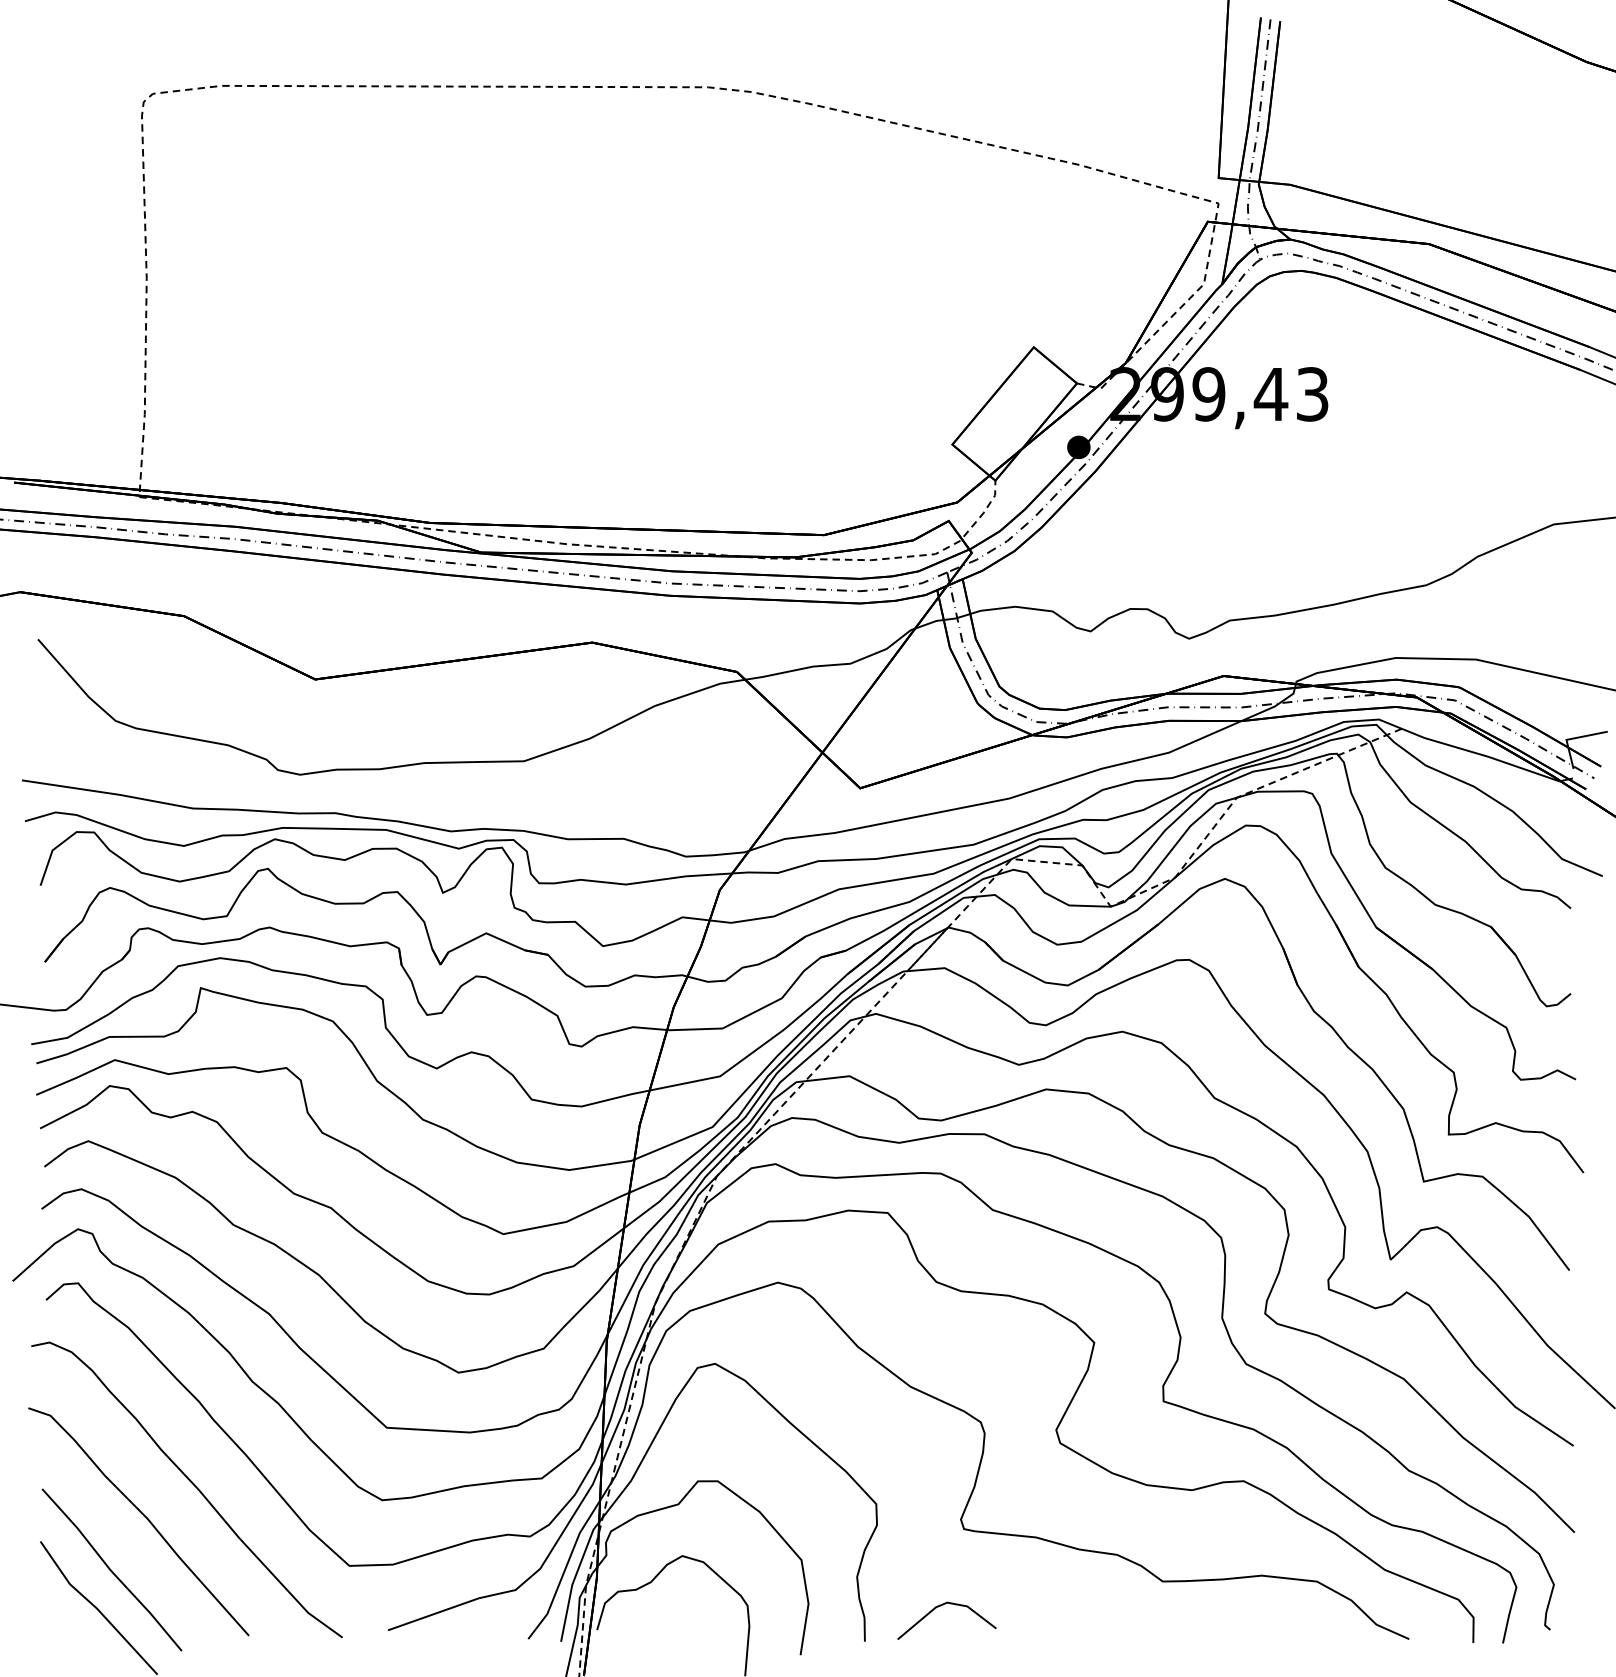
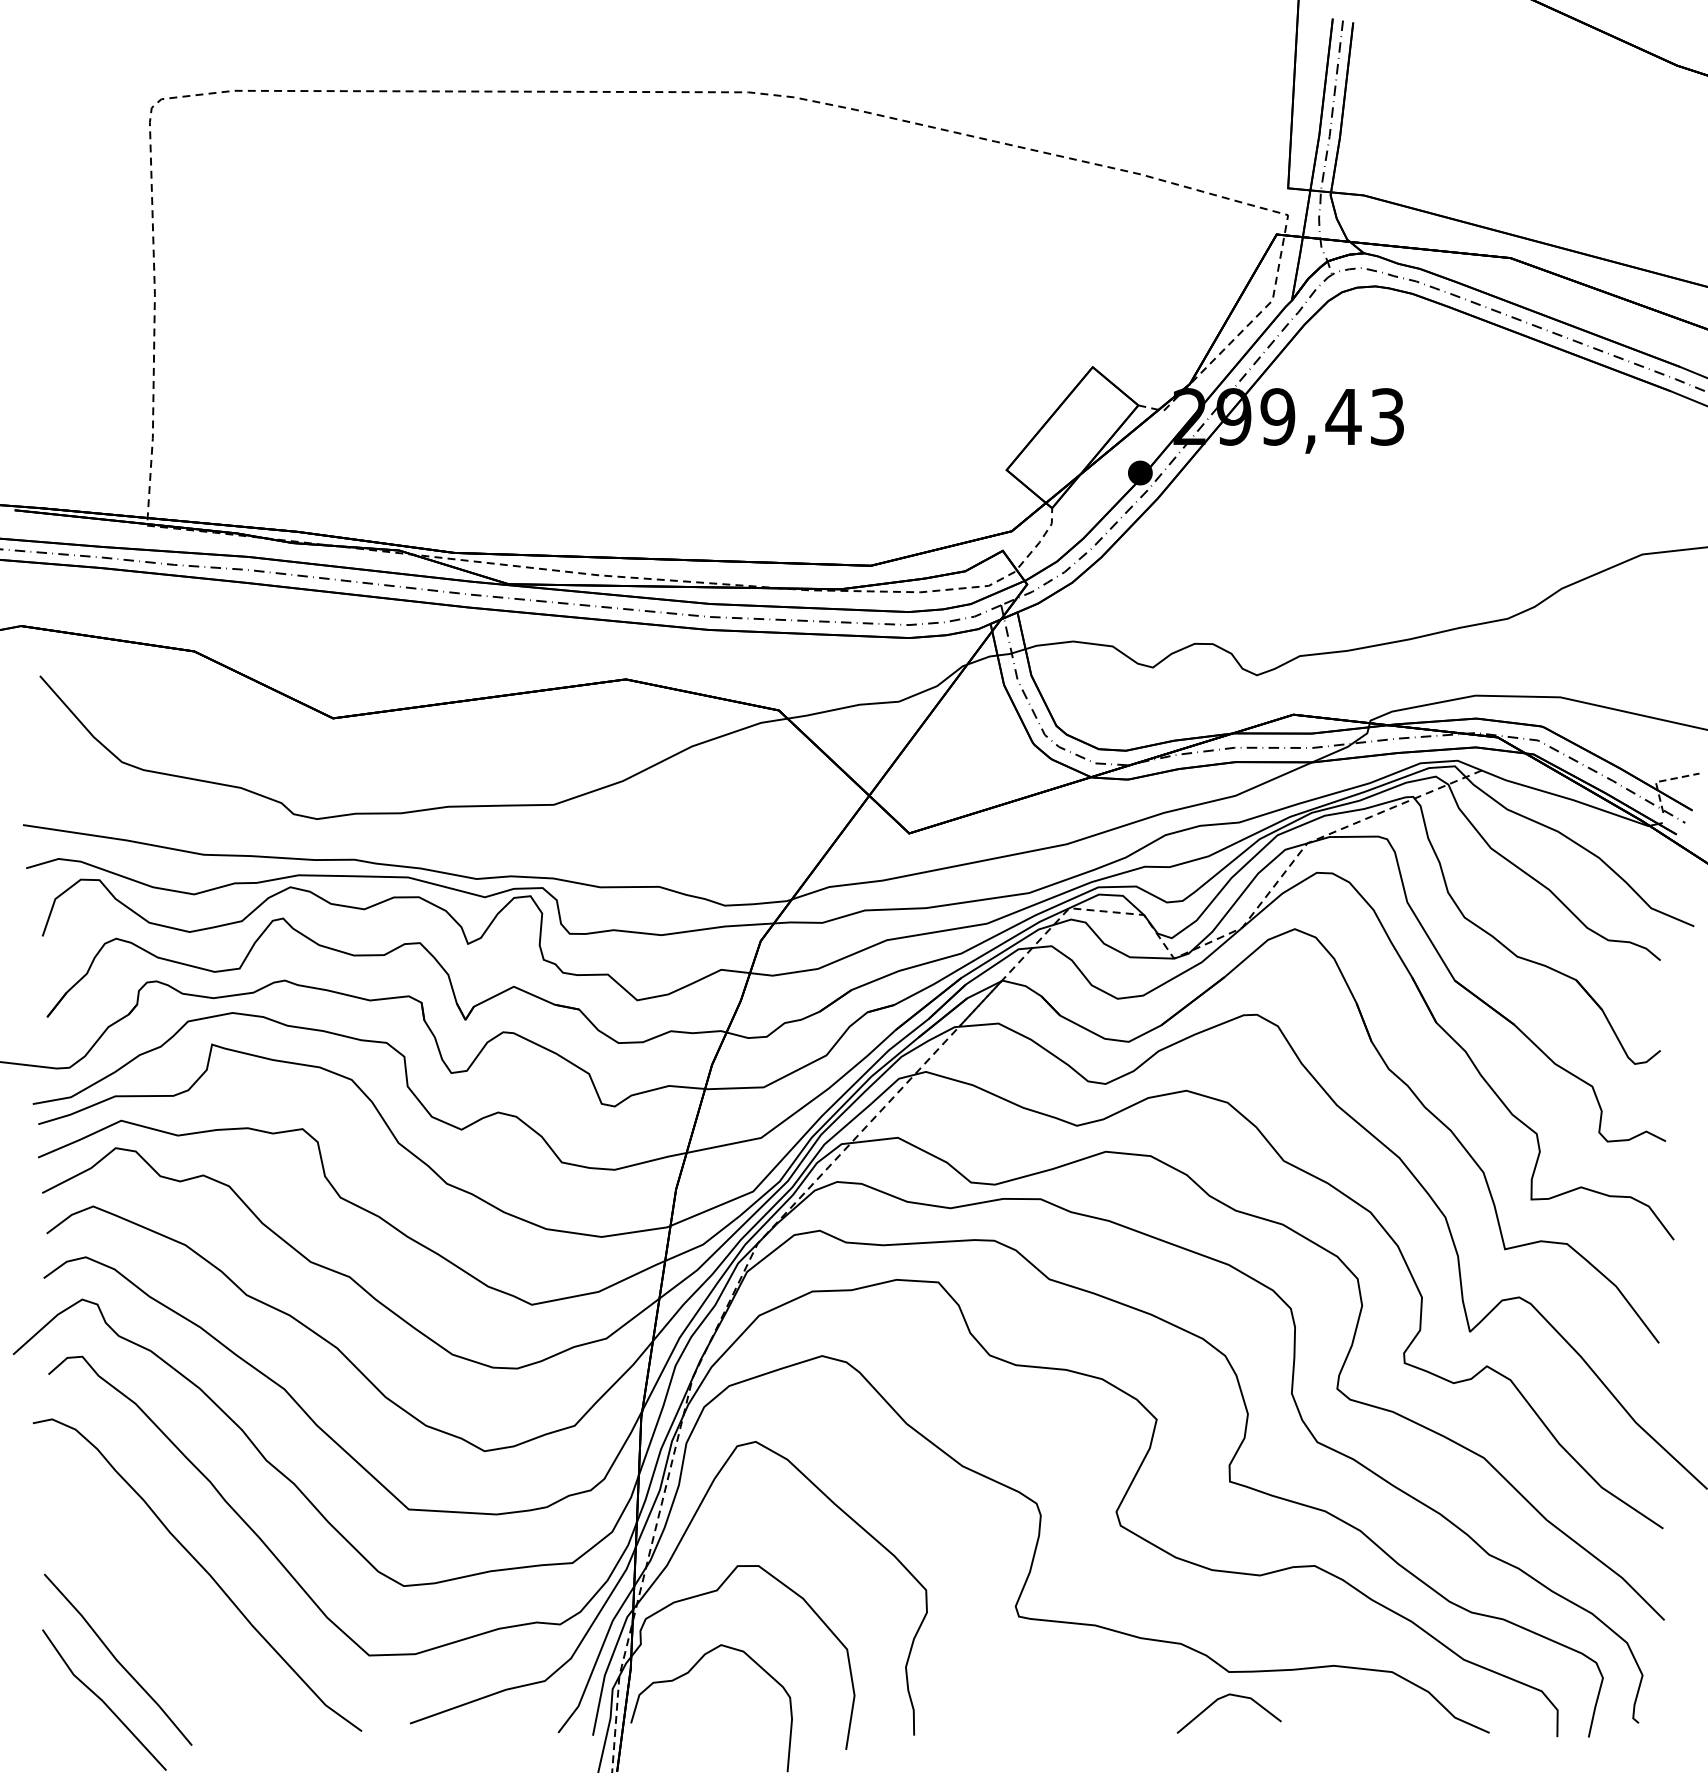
line: (1572, 738) -> (1662, 780), solid -> dashed
curve: (143, 1516) -> (151, 1603), removed
line: (940, 1606) -> (1222, 1698), moved

